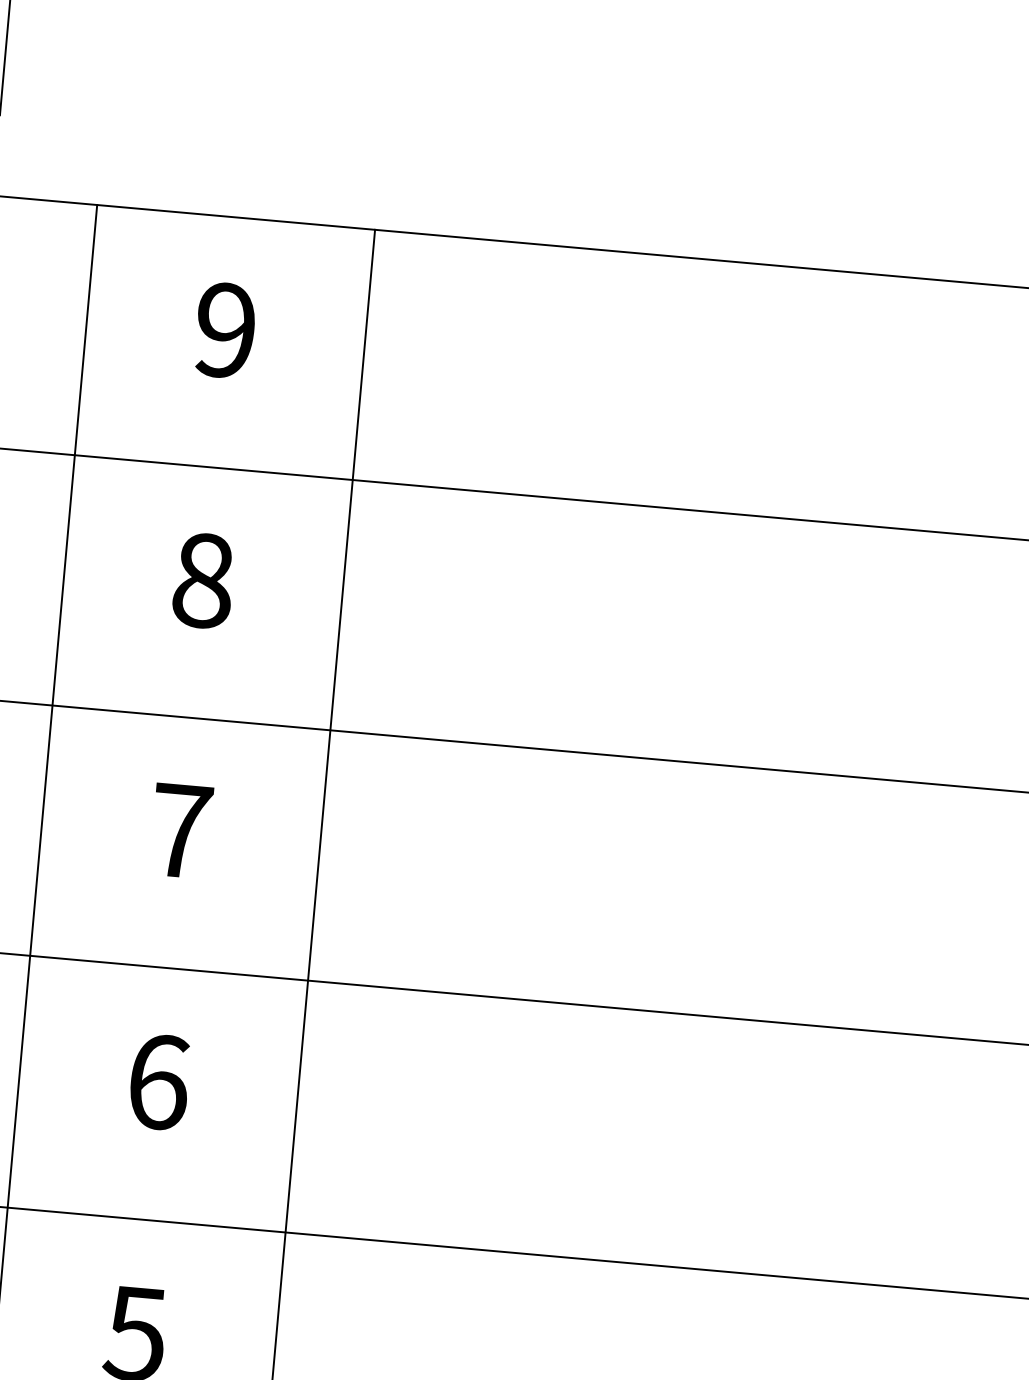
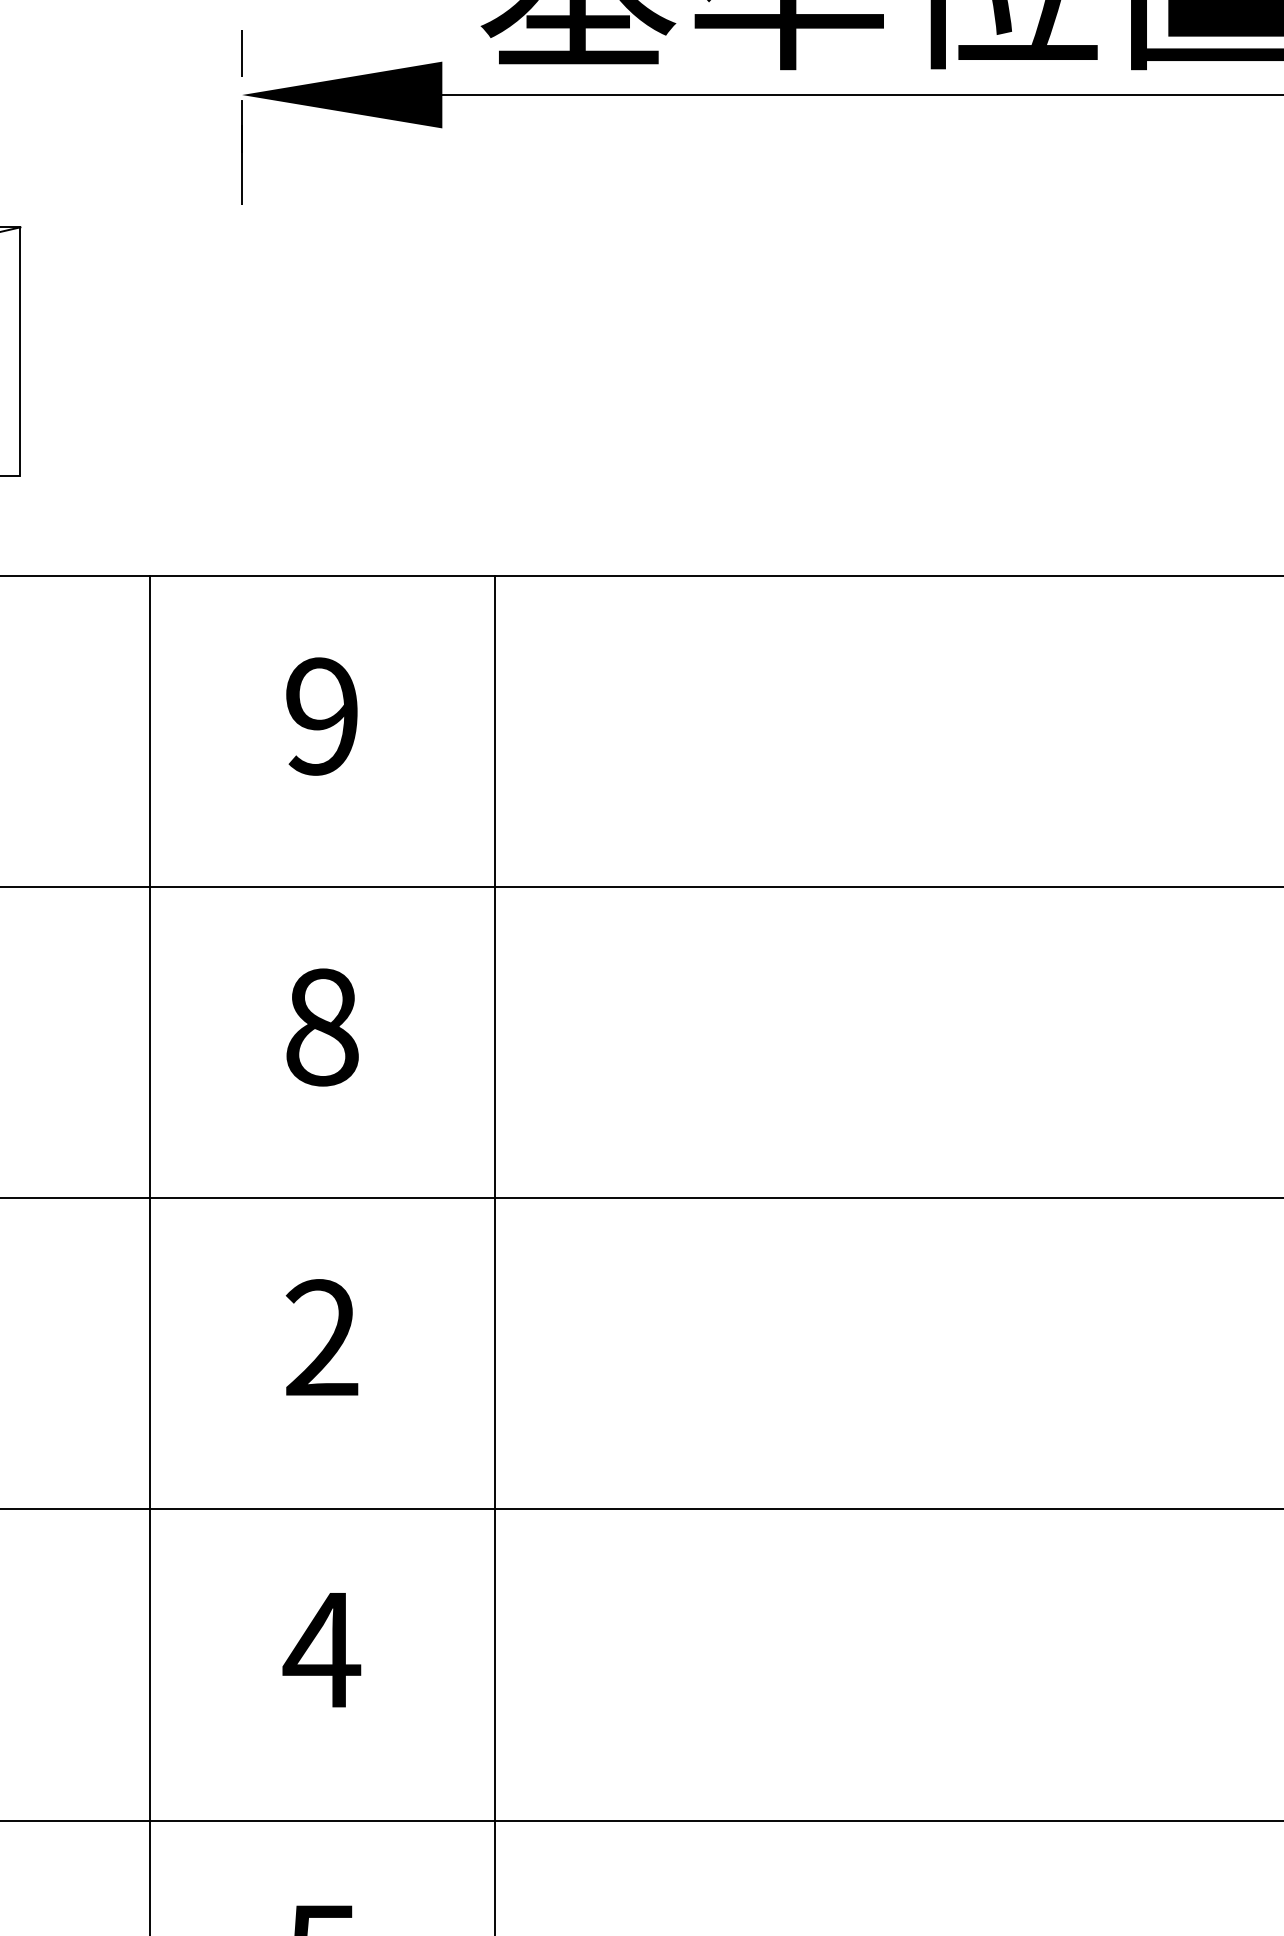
text: (180, 830) -> (321, 1337), 7 -> 2
text: (158, 1081) -> (321, 1649), 6 -> 4

